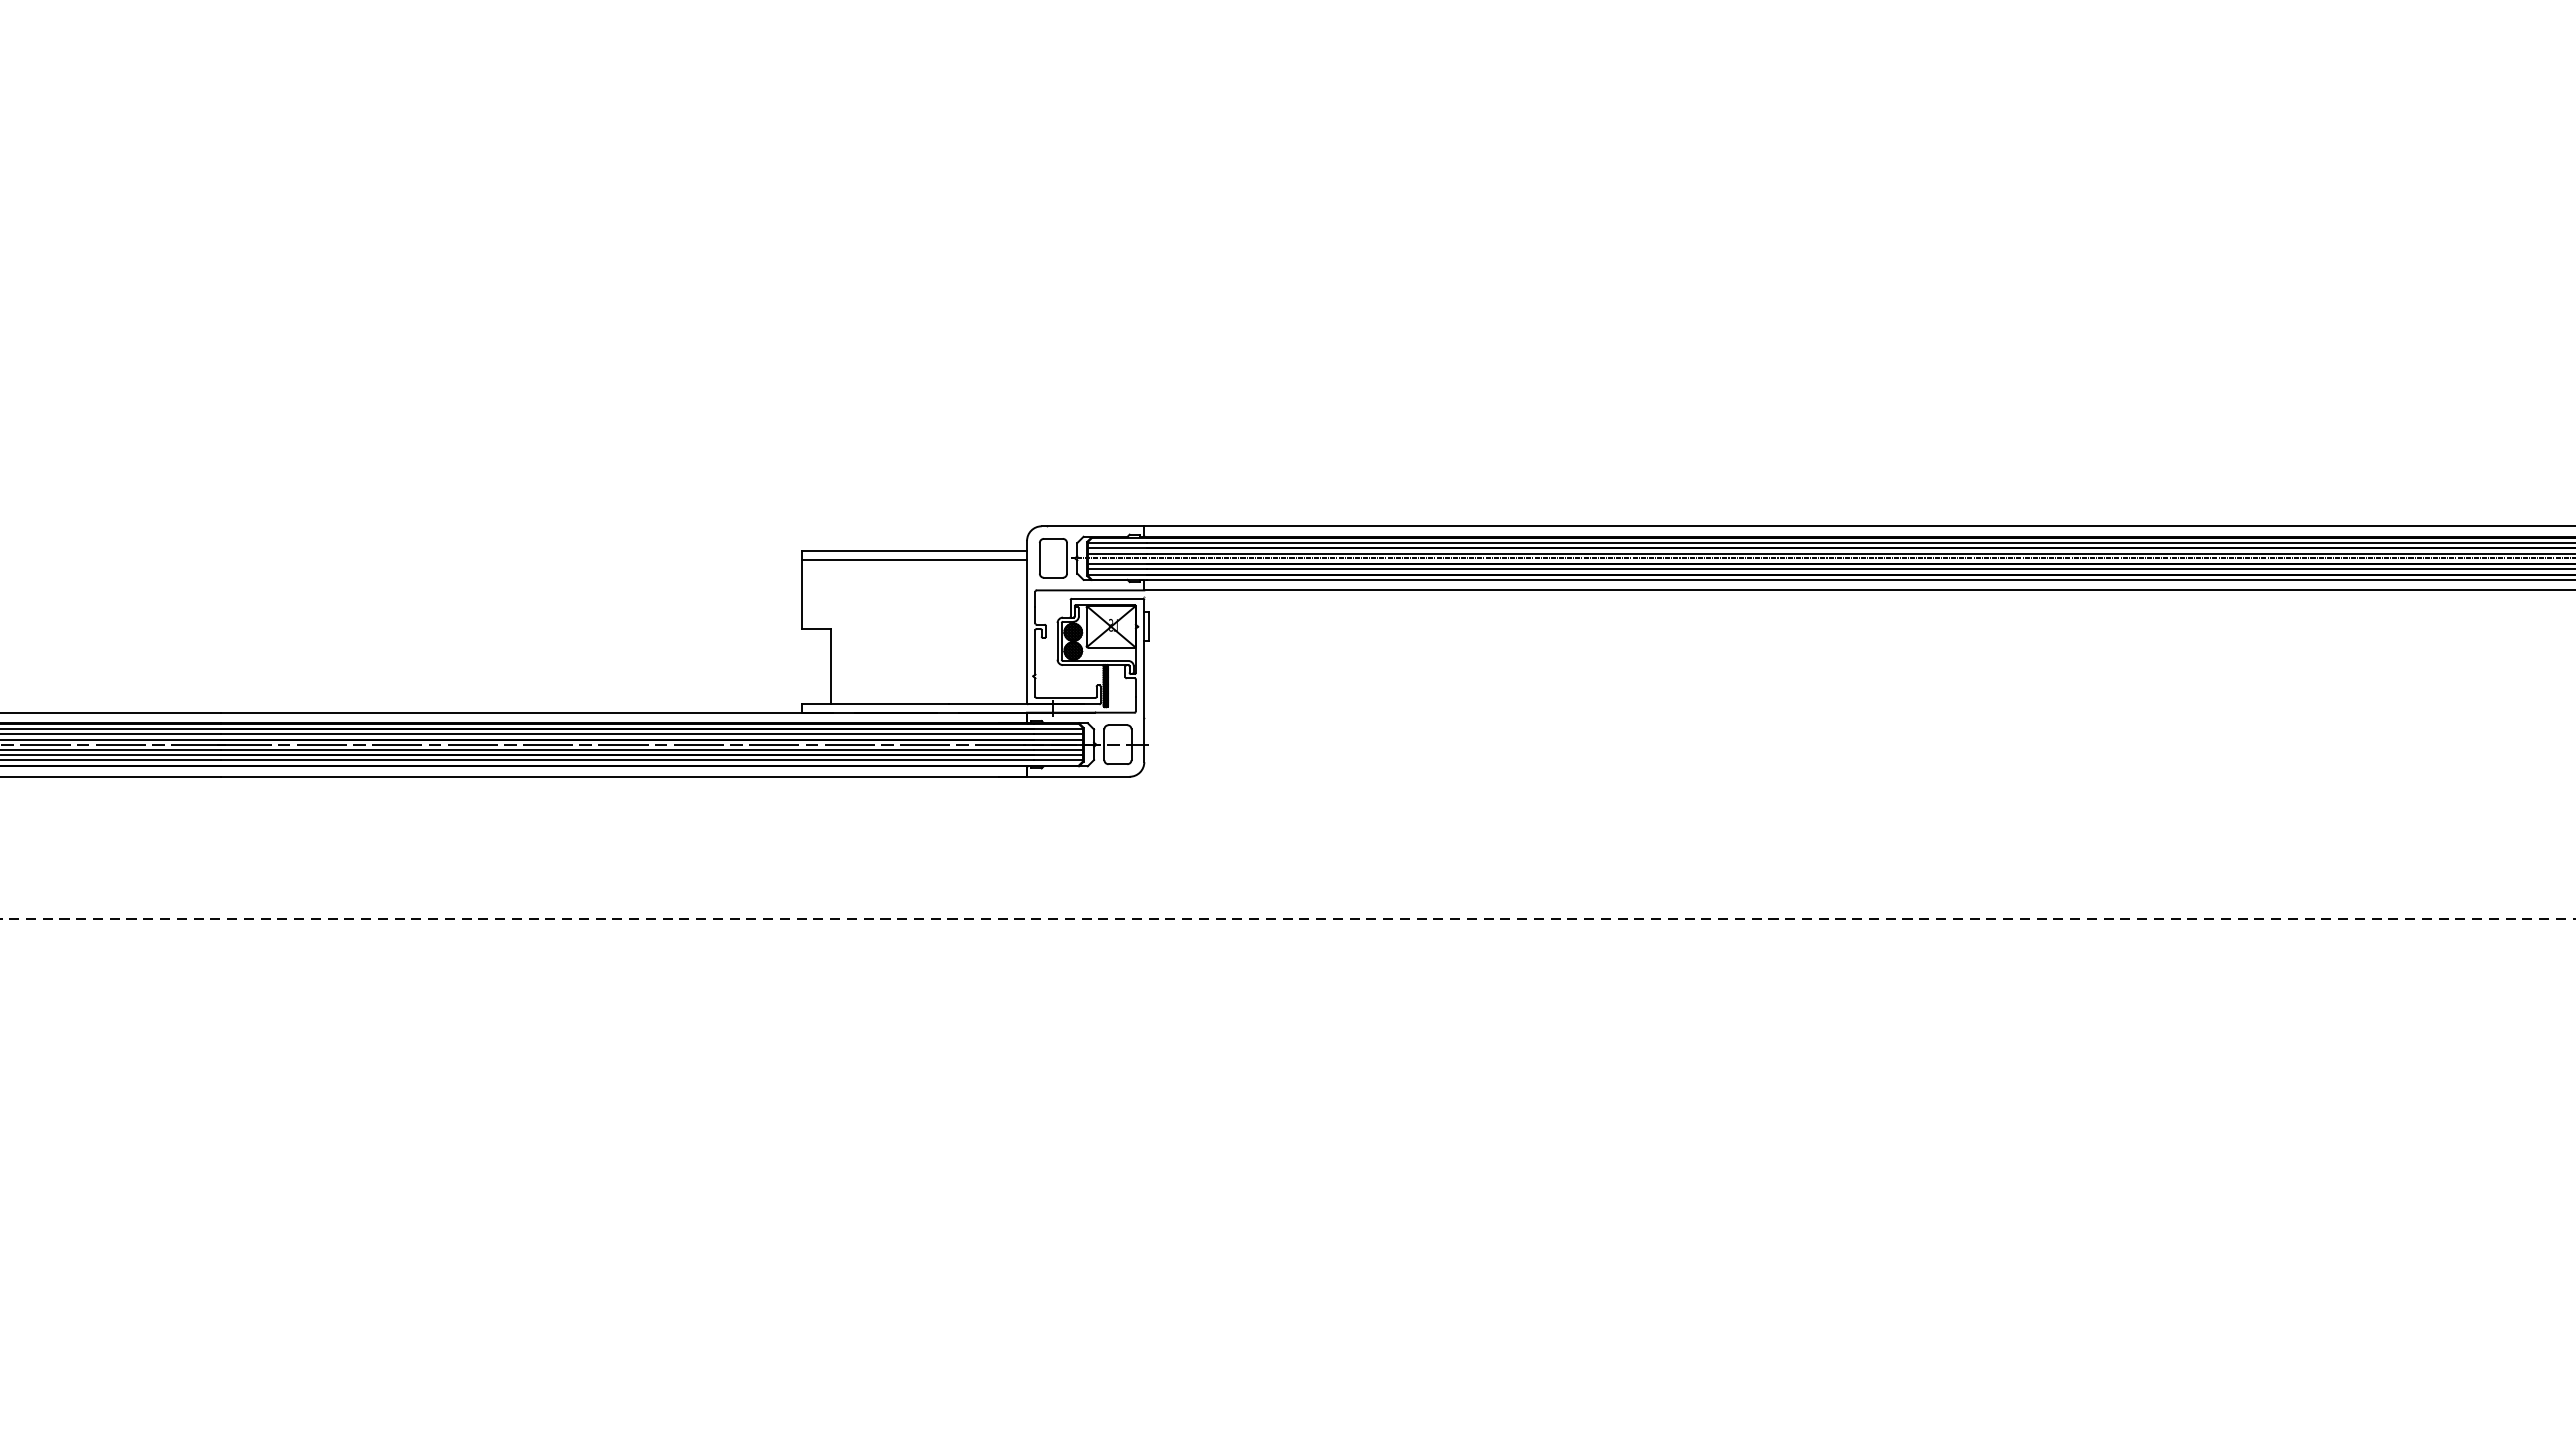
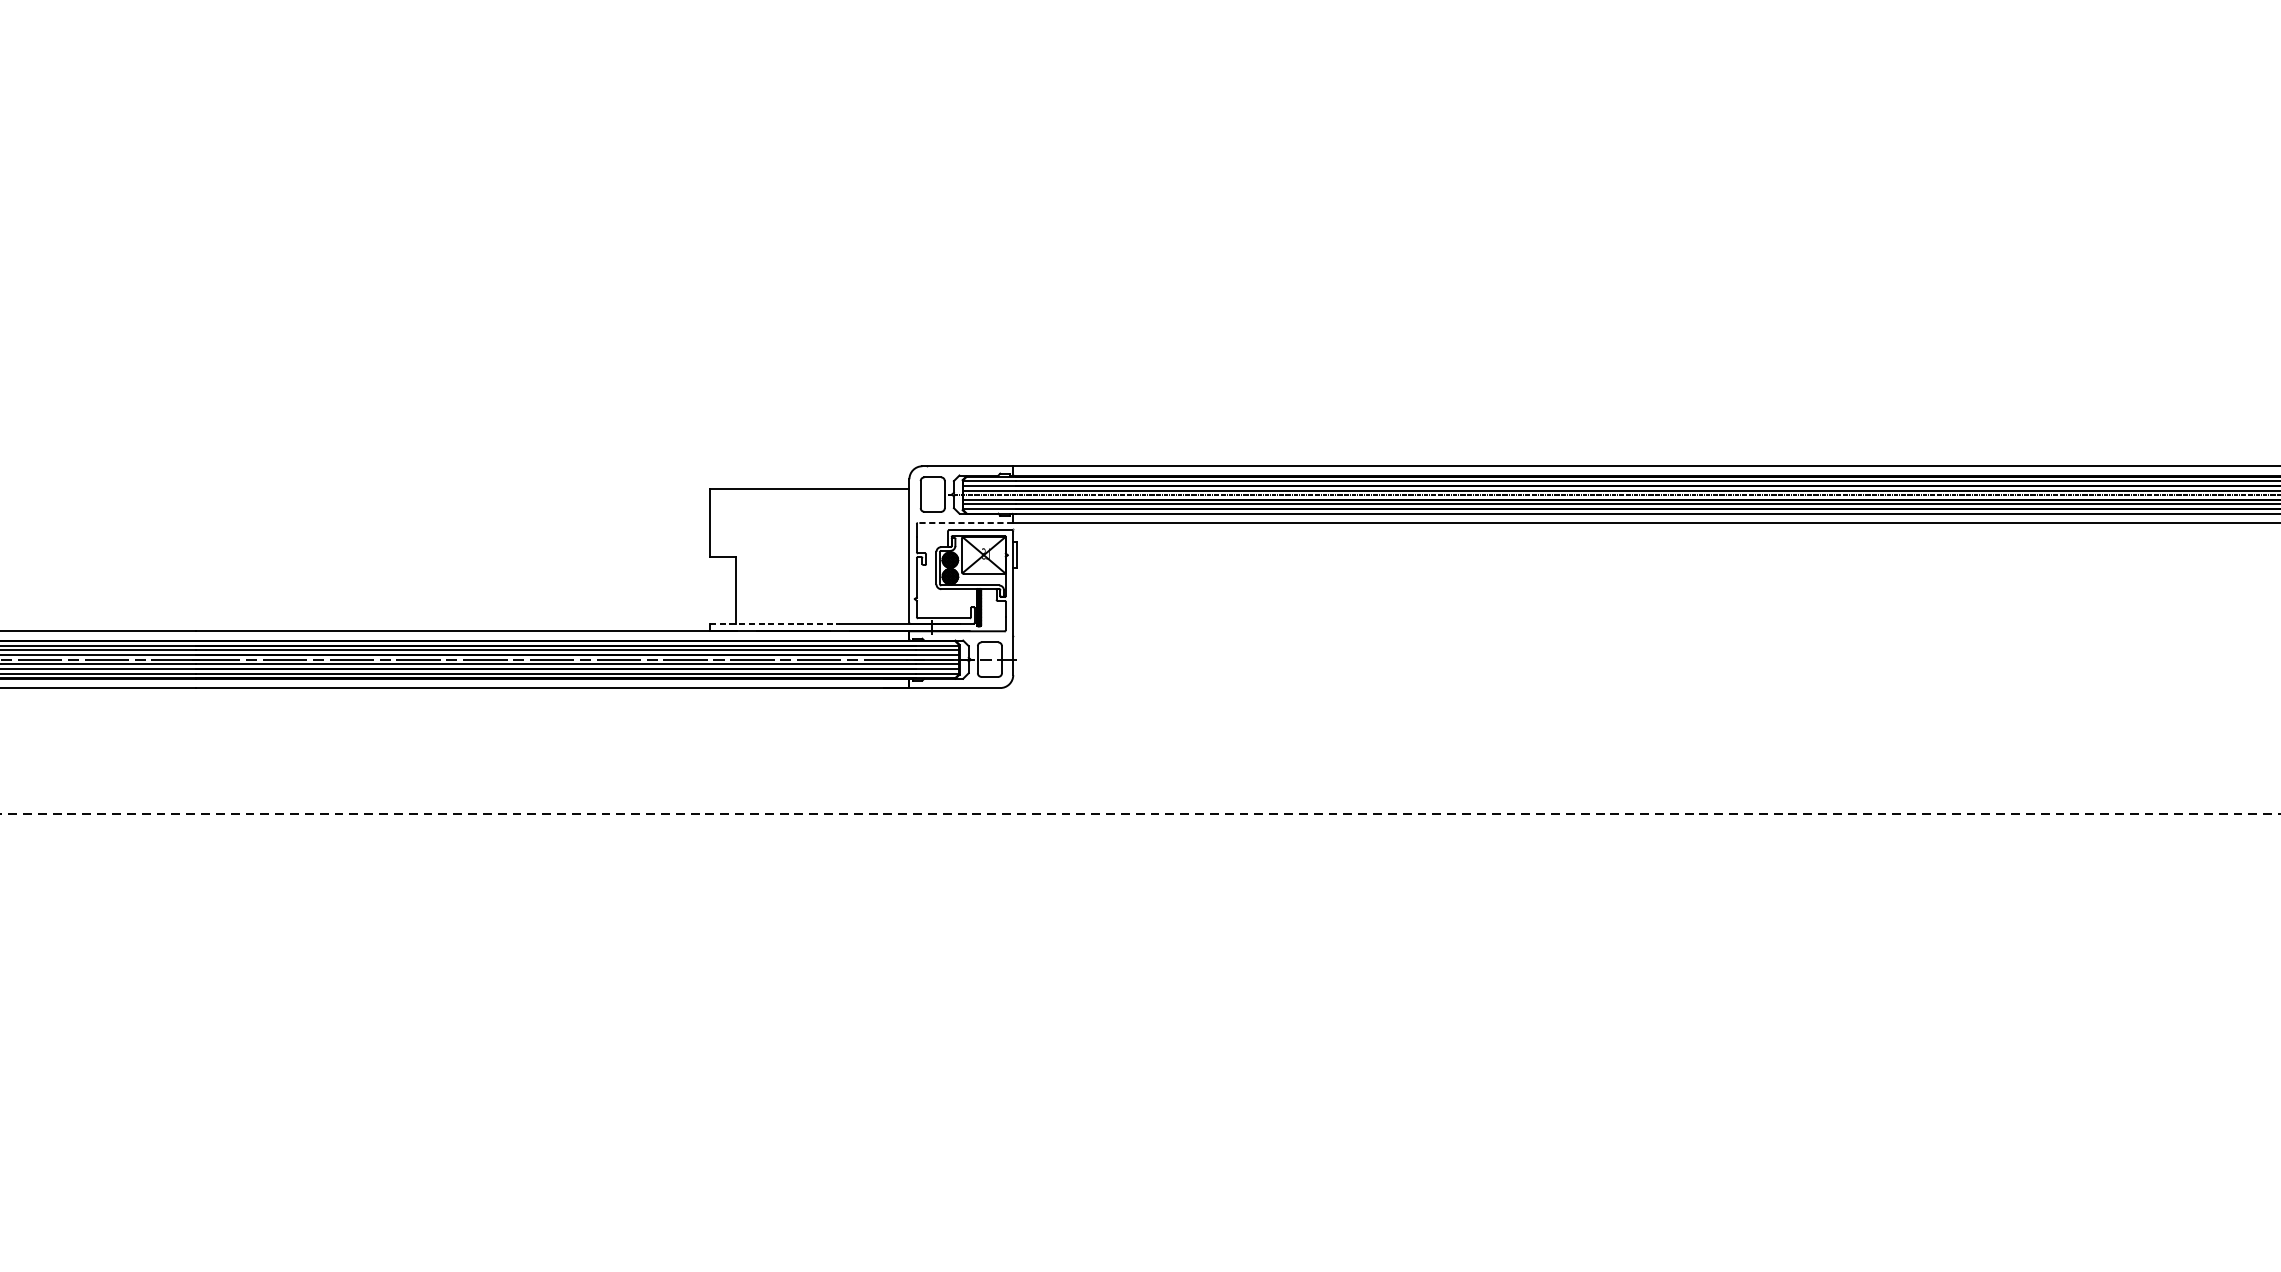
line: (914, 559) -> (809, 495), removed
line: (1090, 590) -> (965, 523), solid -> dashed
line: (875, 704) -> (775, 624), solid -> dashed

